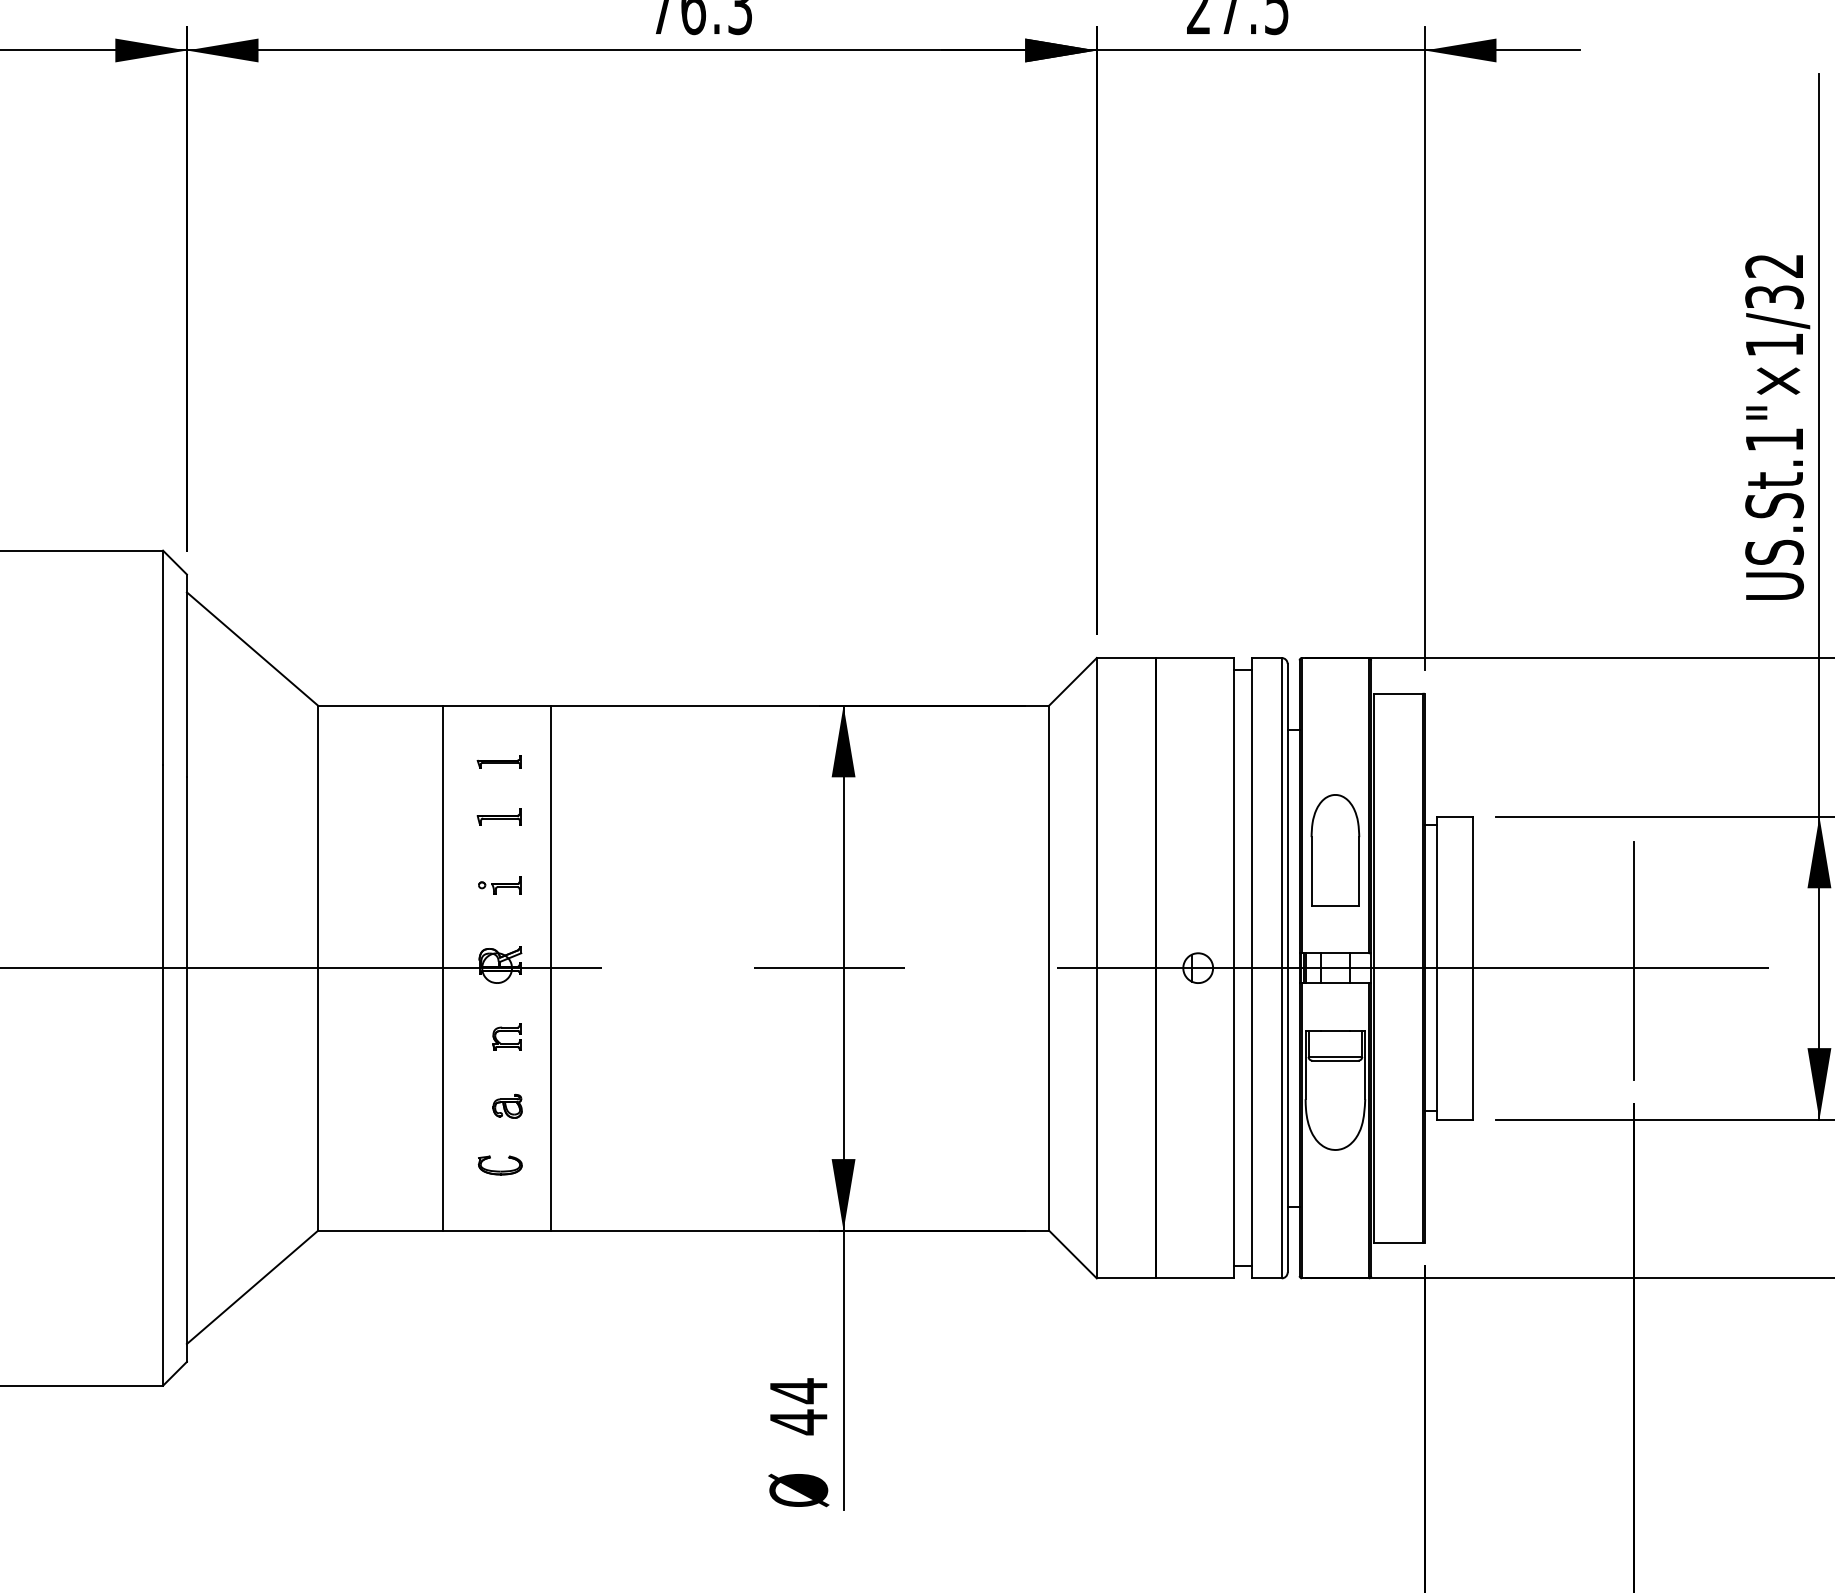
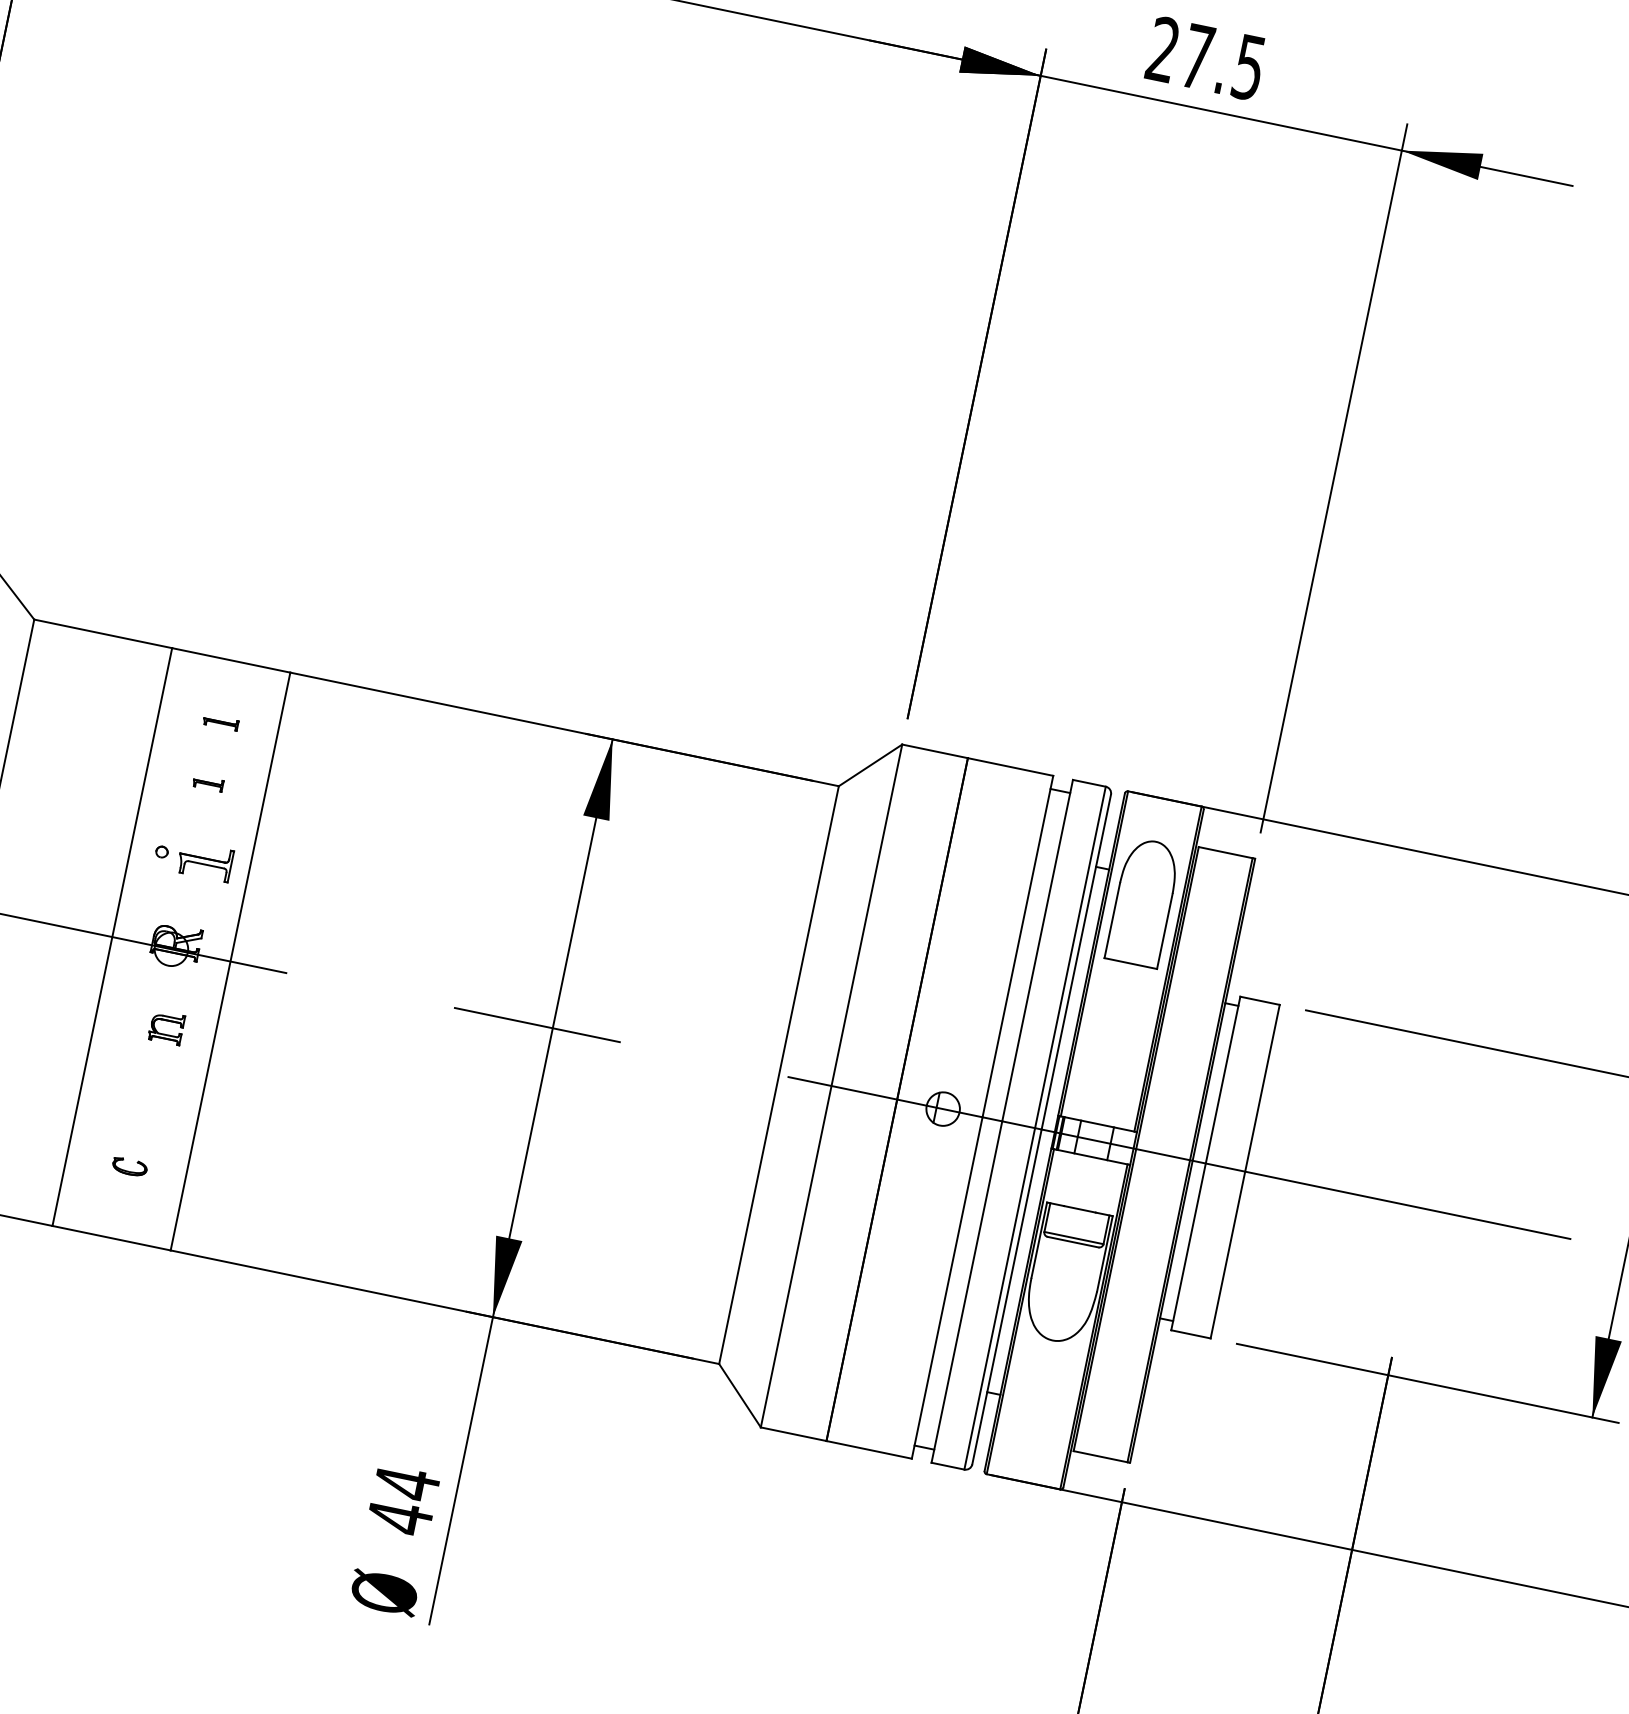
part: (498, 761) -> (220, 722), size x0.7
part: (498, 816) -> (207, 782), size x0.6
part: (1335, 850) -> (1143, 902), moved
part: (499, 885) -> (192, 858), size x1.6
line: (1633, 960) -> (1424, 1199), removed
part: (507, 1105) -> (151, 1102), removed
part: (499, 1165) -> (129, 1167), size x0.7

